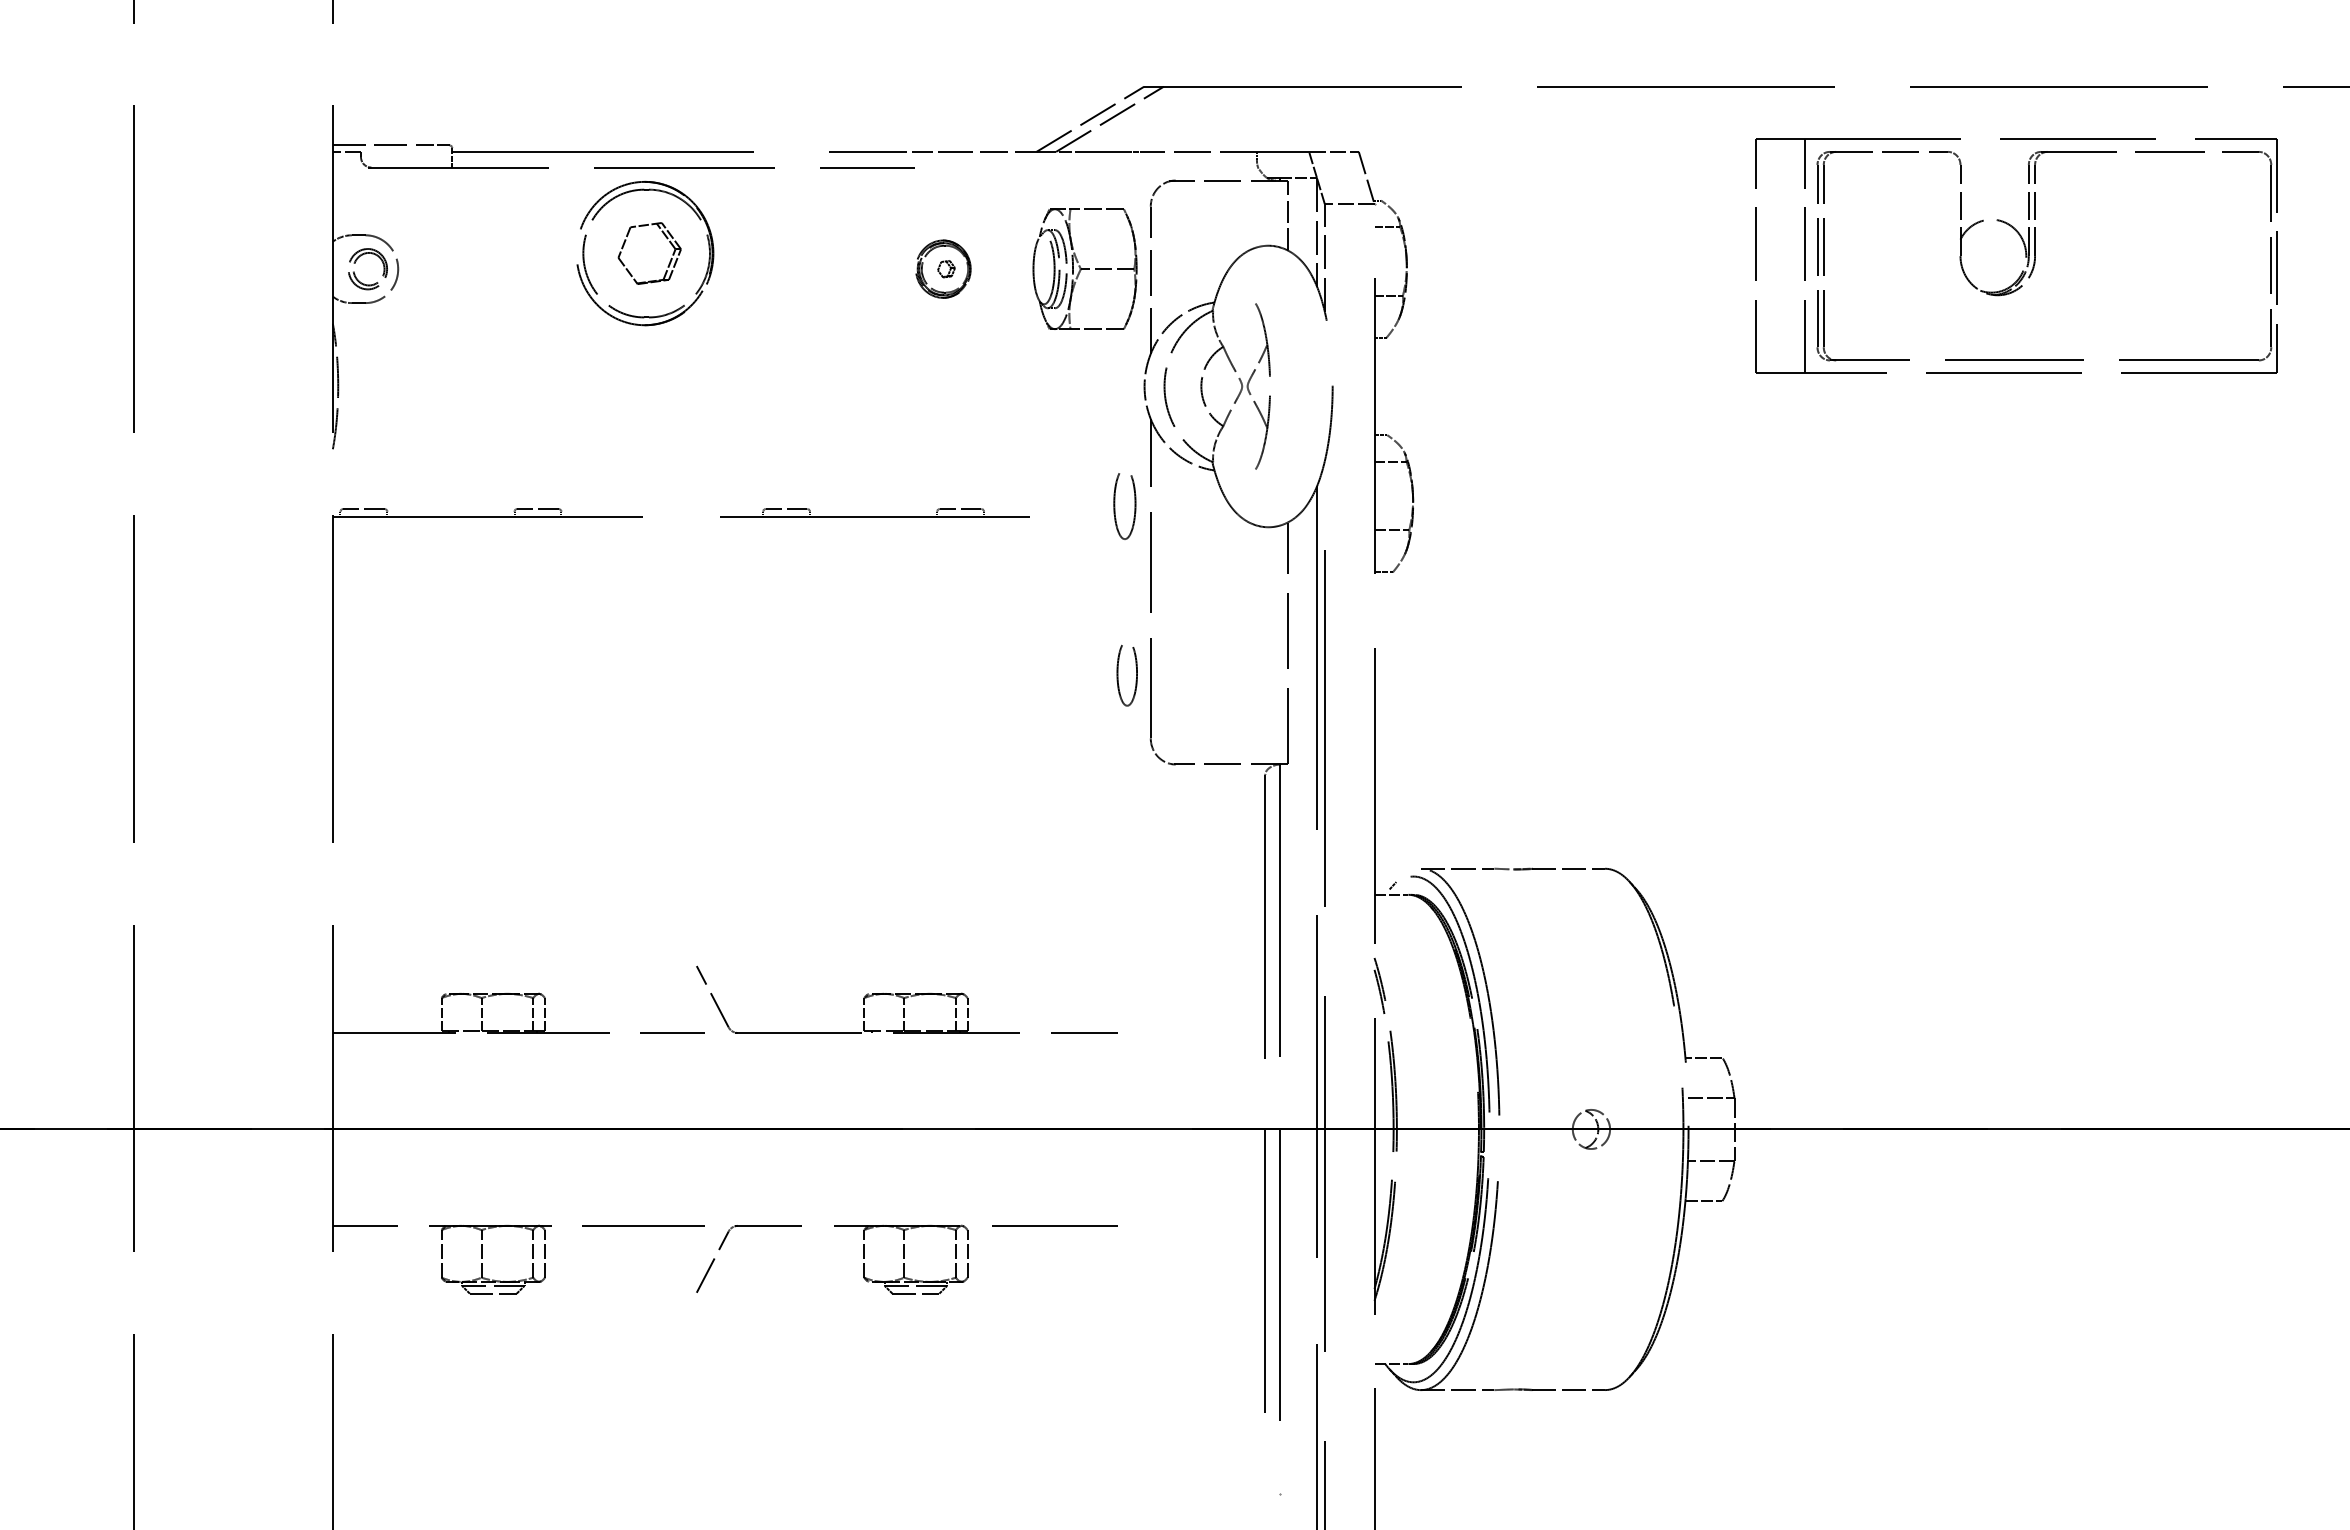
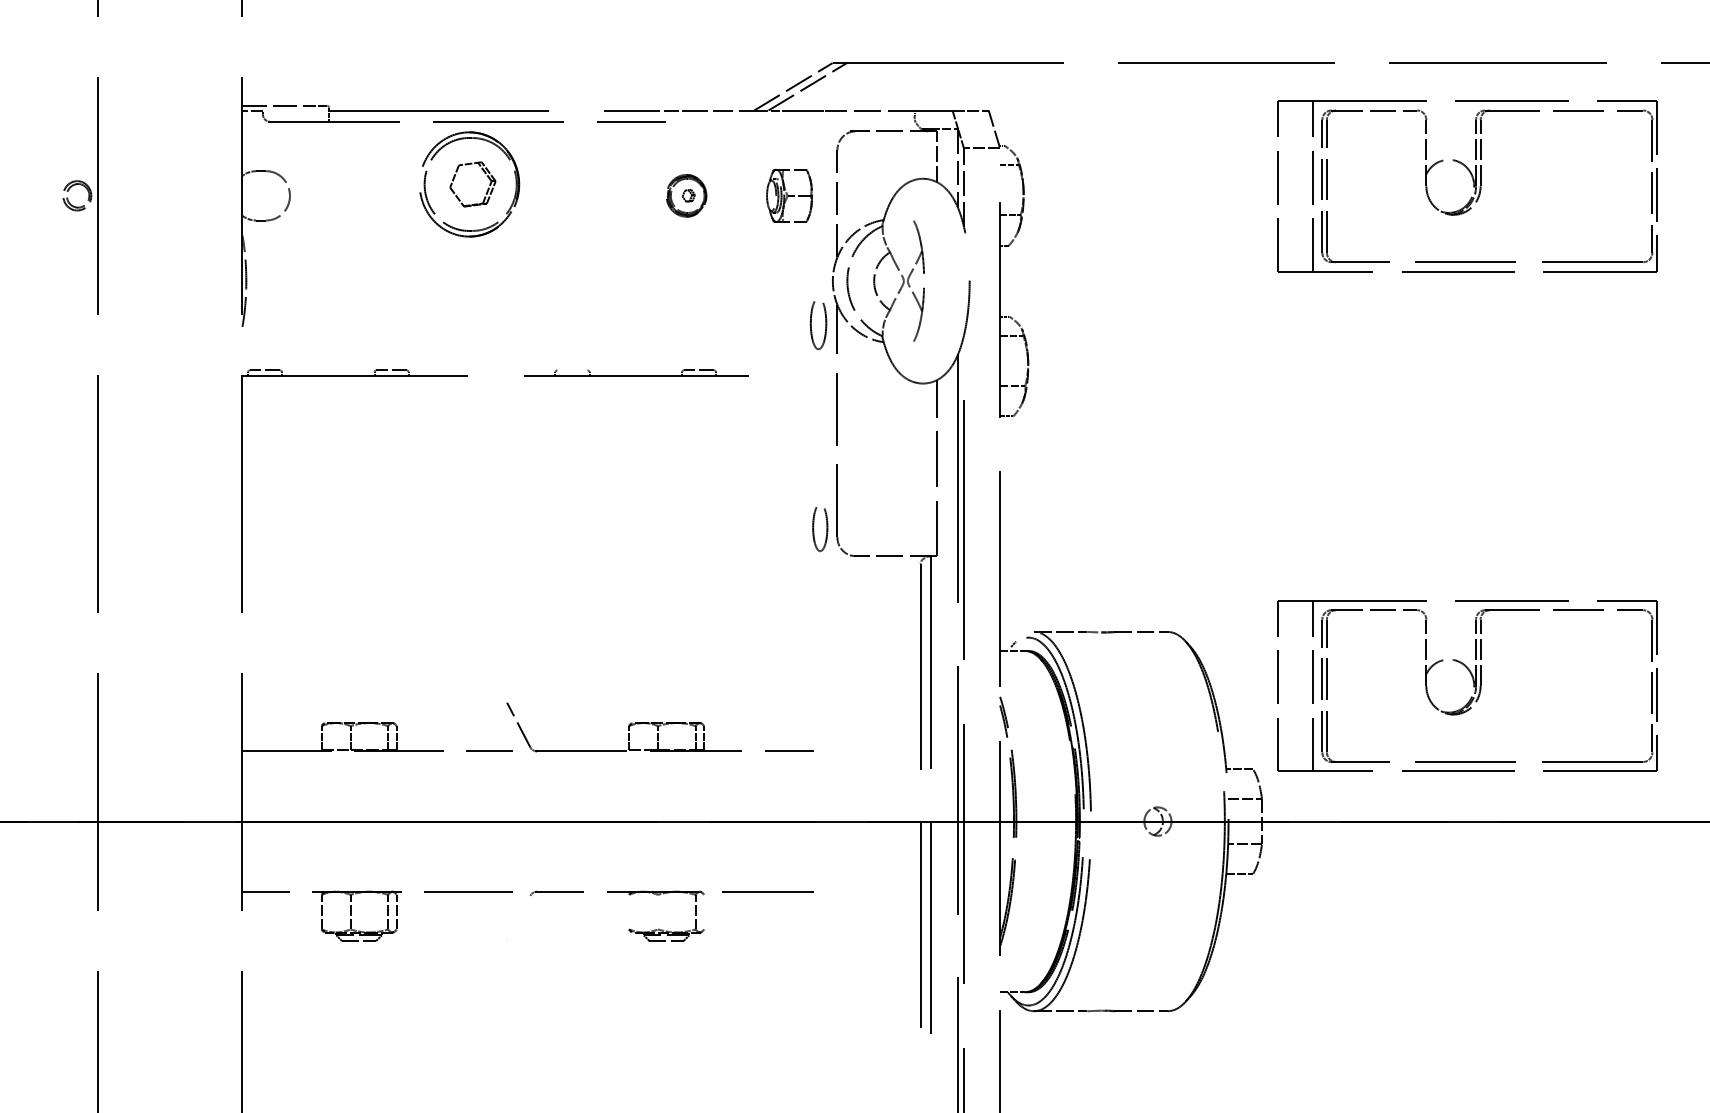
part: (1084, 268) -> (789, 195), size x0.6
part: (355, 274) -> (68, 199), moved
part: (1115, 506) -> (811, 325), moved
line: (786, 509) -> (572, 370), removed
part: (1118, 675) -> (813, 529), moved
part: (2025, 942) -> (1473, 685), added
line: (864, 1253) -> (629, 911), removed
line: (904, 1253) -> (658, 911), removed
line: (967, 1253) -> (704, 911), removed
line: (712, 1261) -> (518, 917), removed

